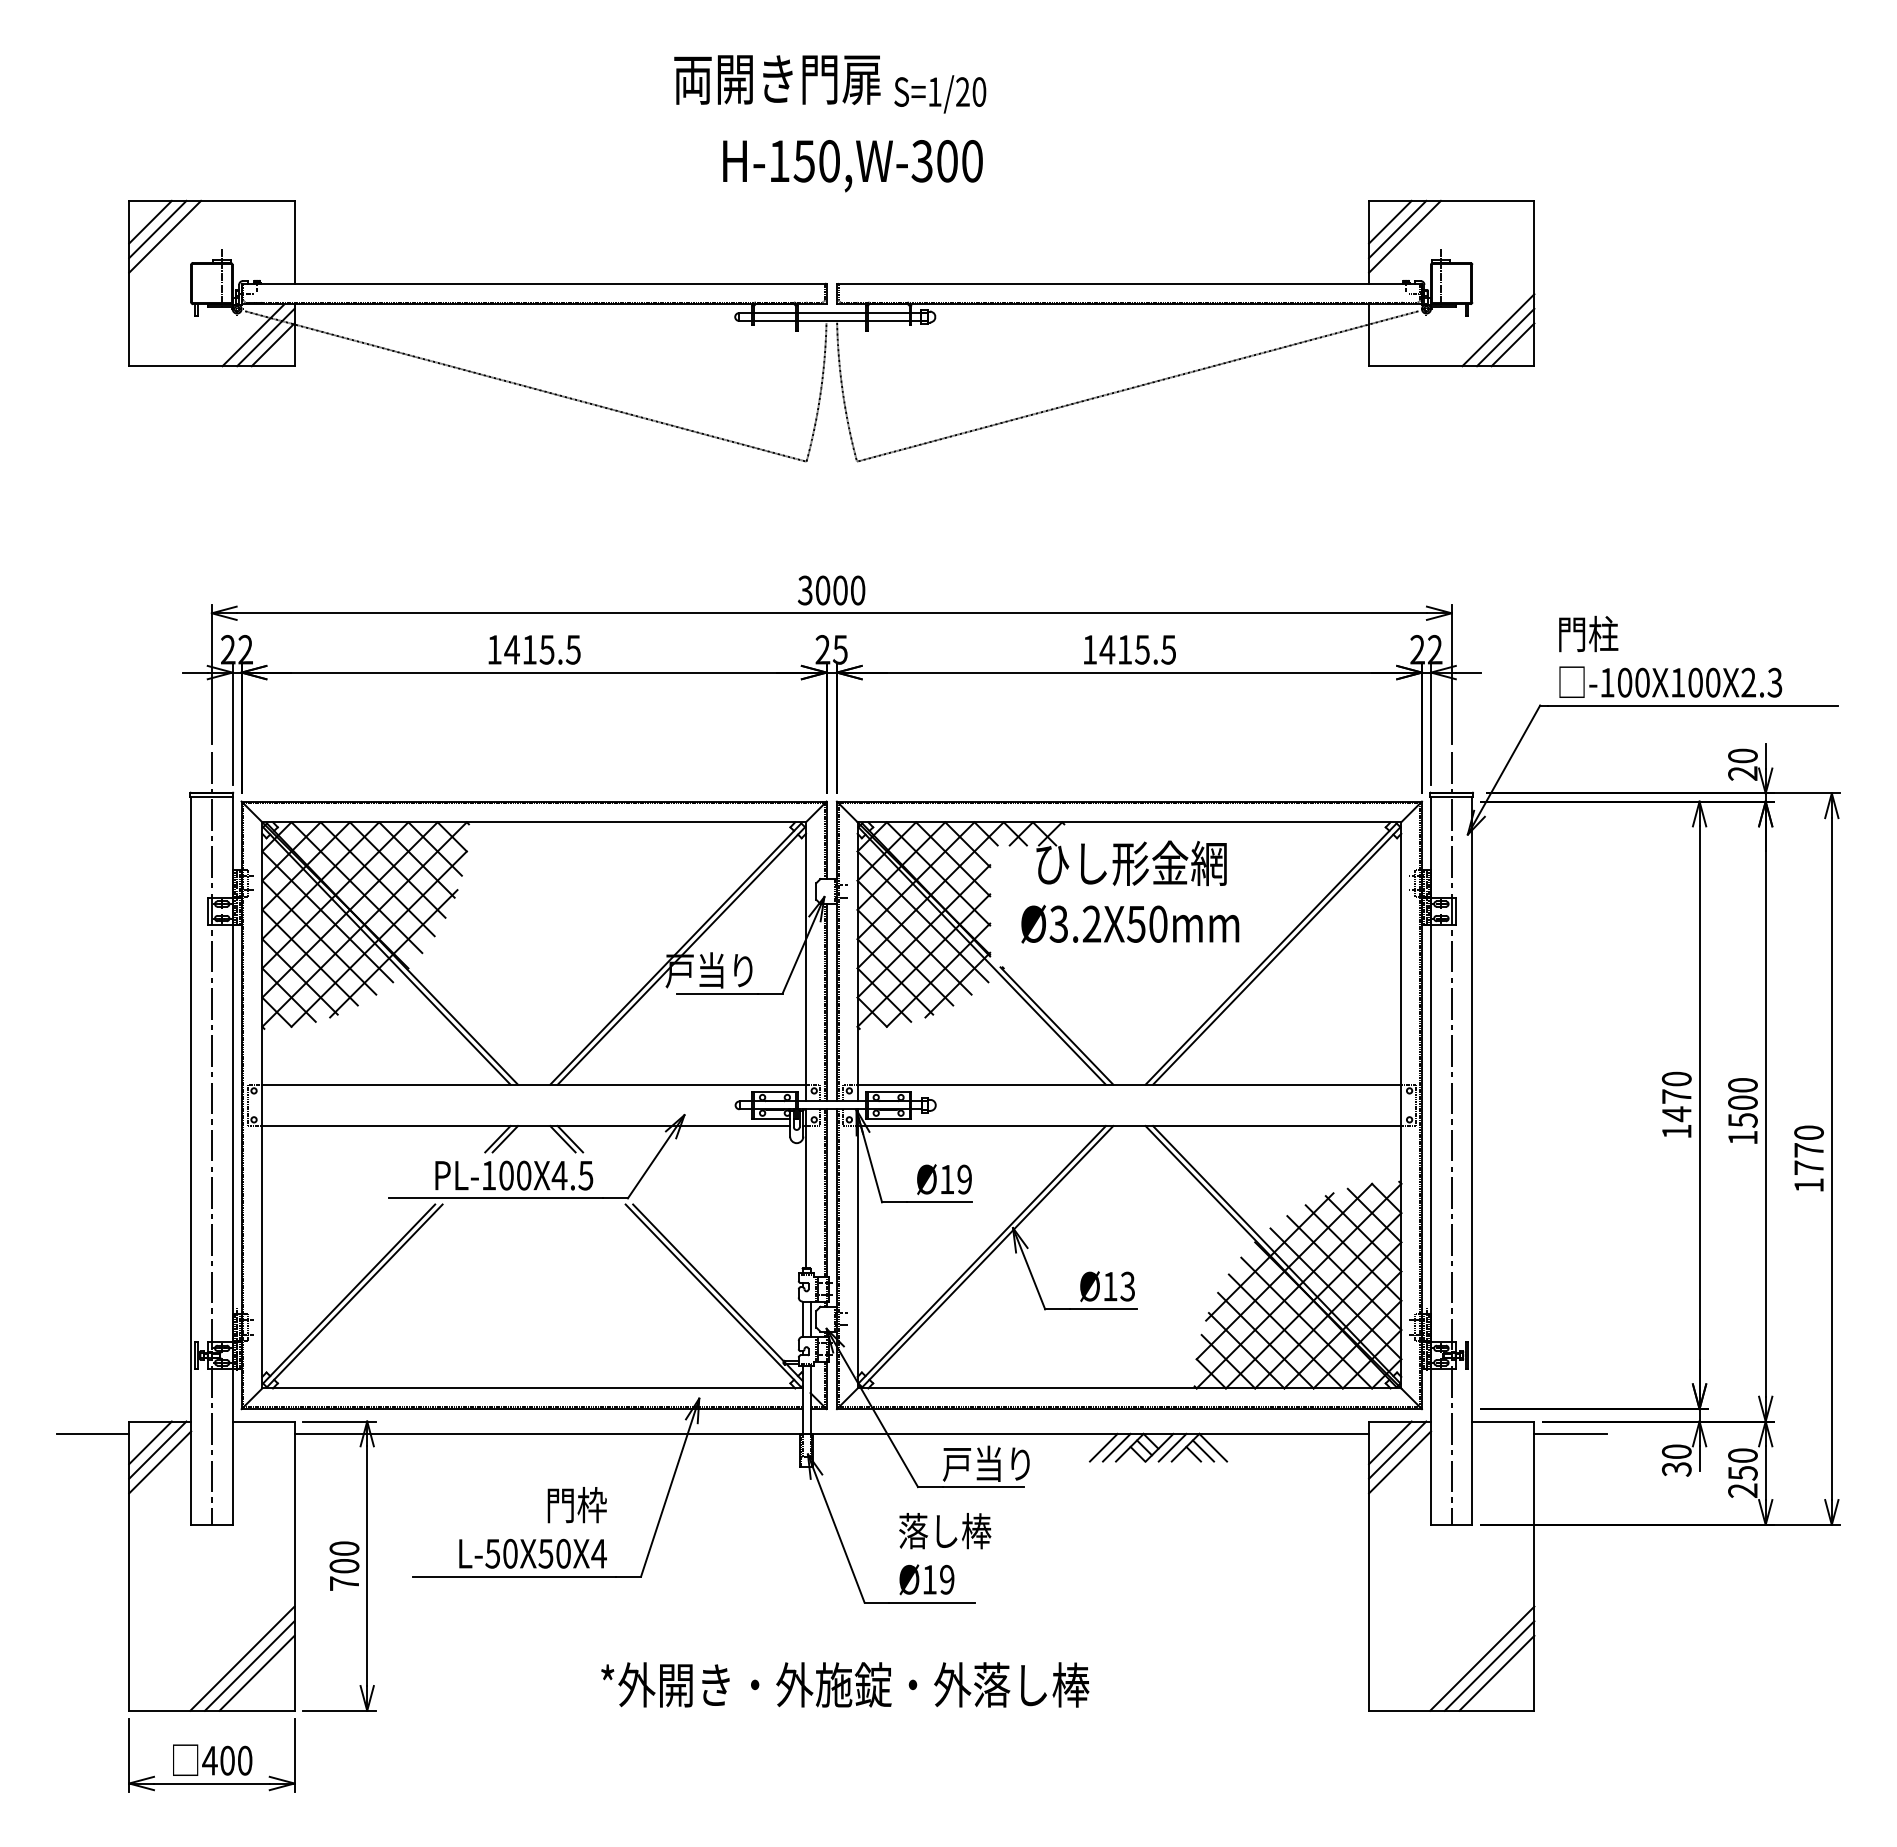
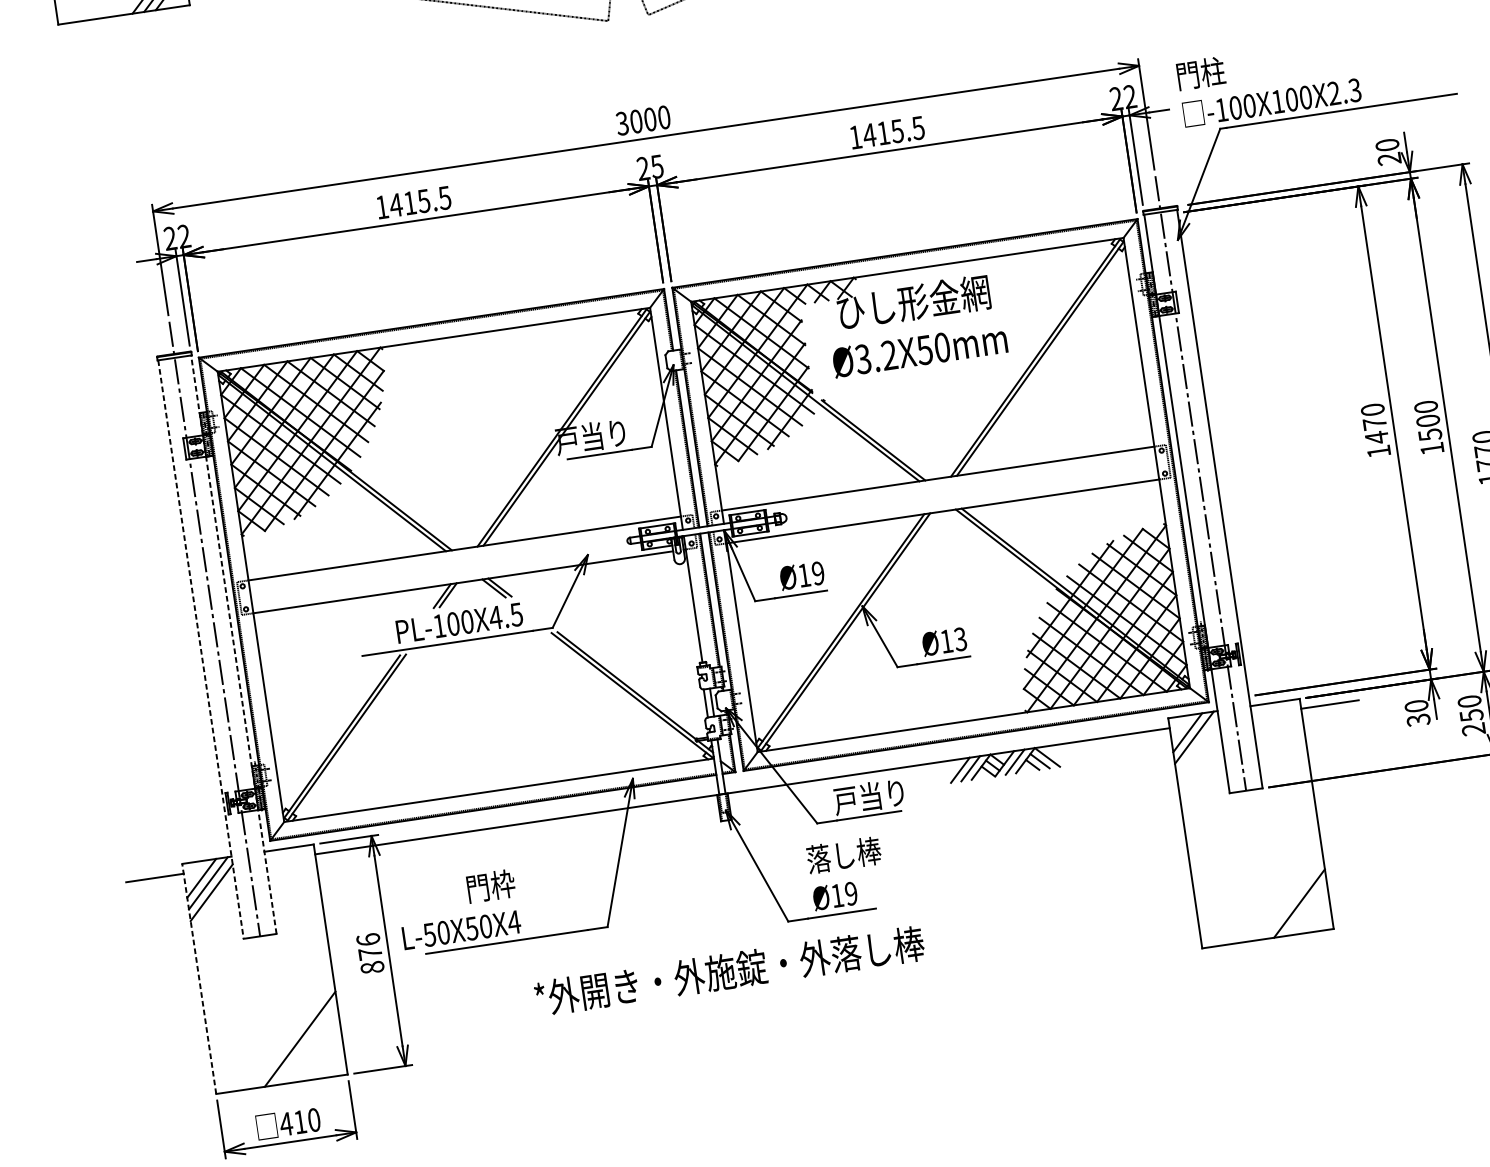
text: (1670, 656) -> (1268, 81), moved
line: (191, 1161) -> (201, 649), solid -> dashed
line: (232, 1161) -> (233, 645), solid -> dashed
line: (1400, 1462) -> (1198, 747), removed
text: (532, 1527) -> (458, 909), moved
text: (344, 1565) -> (370, 953), 700 -> 876
line: (129, 1566) -> (199, 979), solid -> dashed
line: (1482, 1658) -> (1286, 893), removed
line: (249, 1665) -> (306, 1043), removed
line: (1489, 1665) -> (1292, 898), removed
line: (256, 1672) -> (312, 1048), removed
text: (845, 1684) -> (729, 970), moved
text: (227, 1760) -> (300, 1121), 400 -> 410

